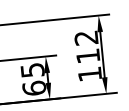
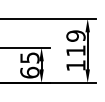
text: (85, 37) -> (75, 35), 112 -> 119

